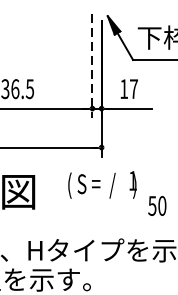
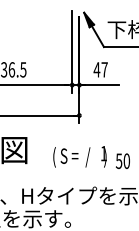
line: (92, 65) -> (72, 51), dashed -> solid
text: (123, 88) -> (96, 69), 17 -> 47
text: (101, 184) -> (79, 156), moved

